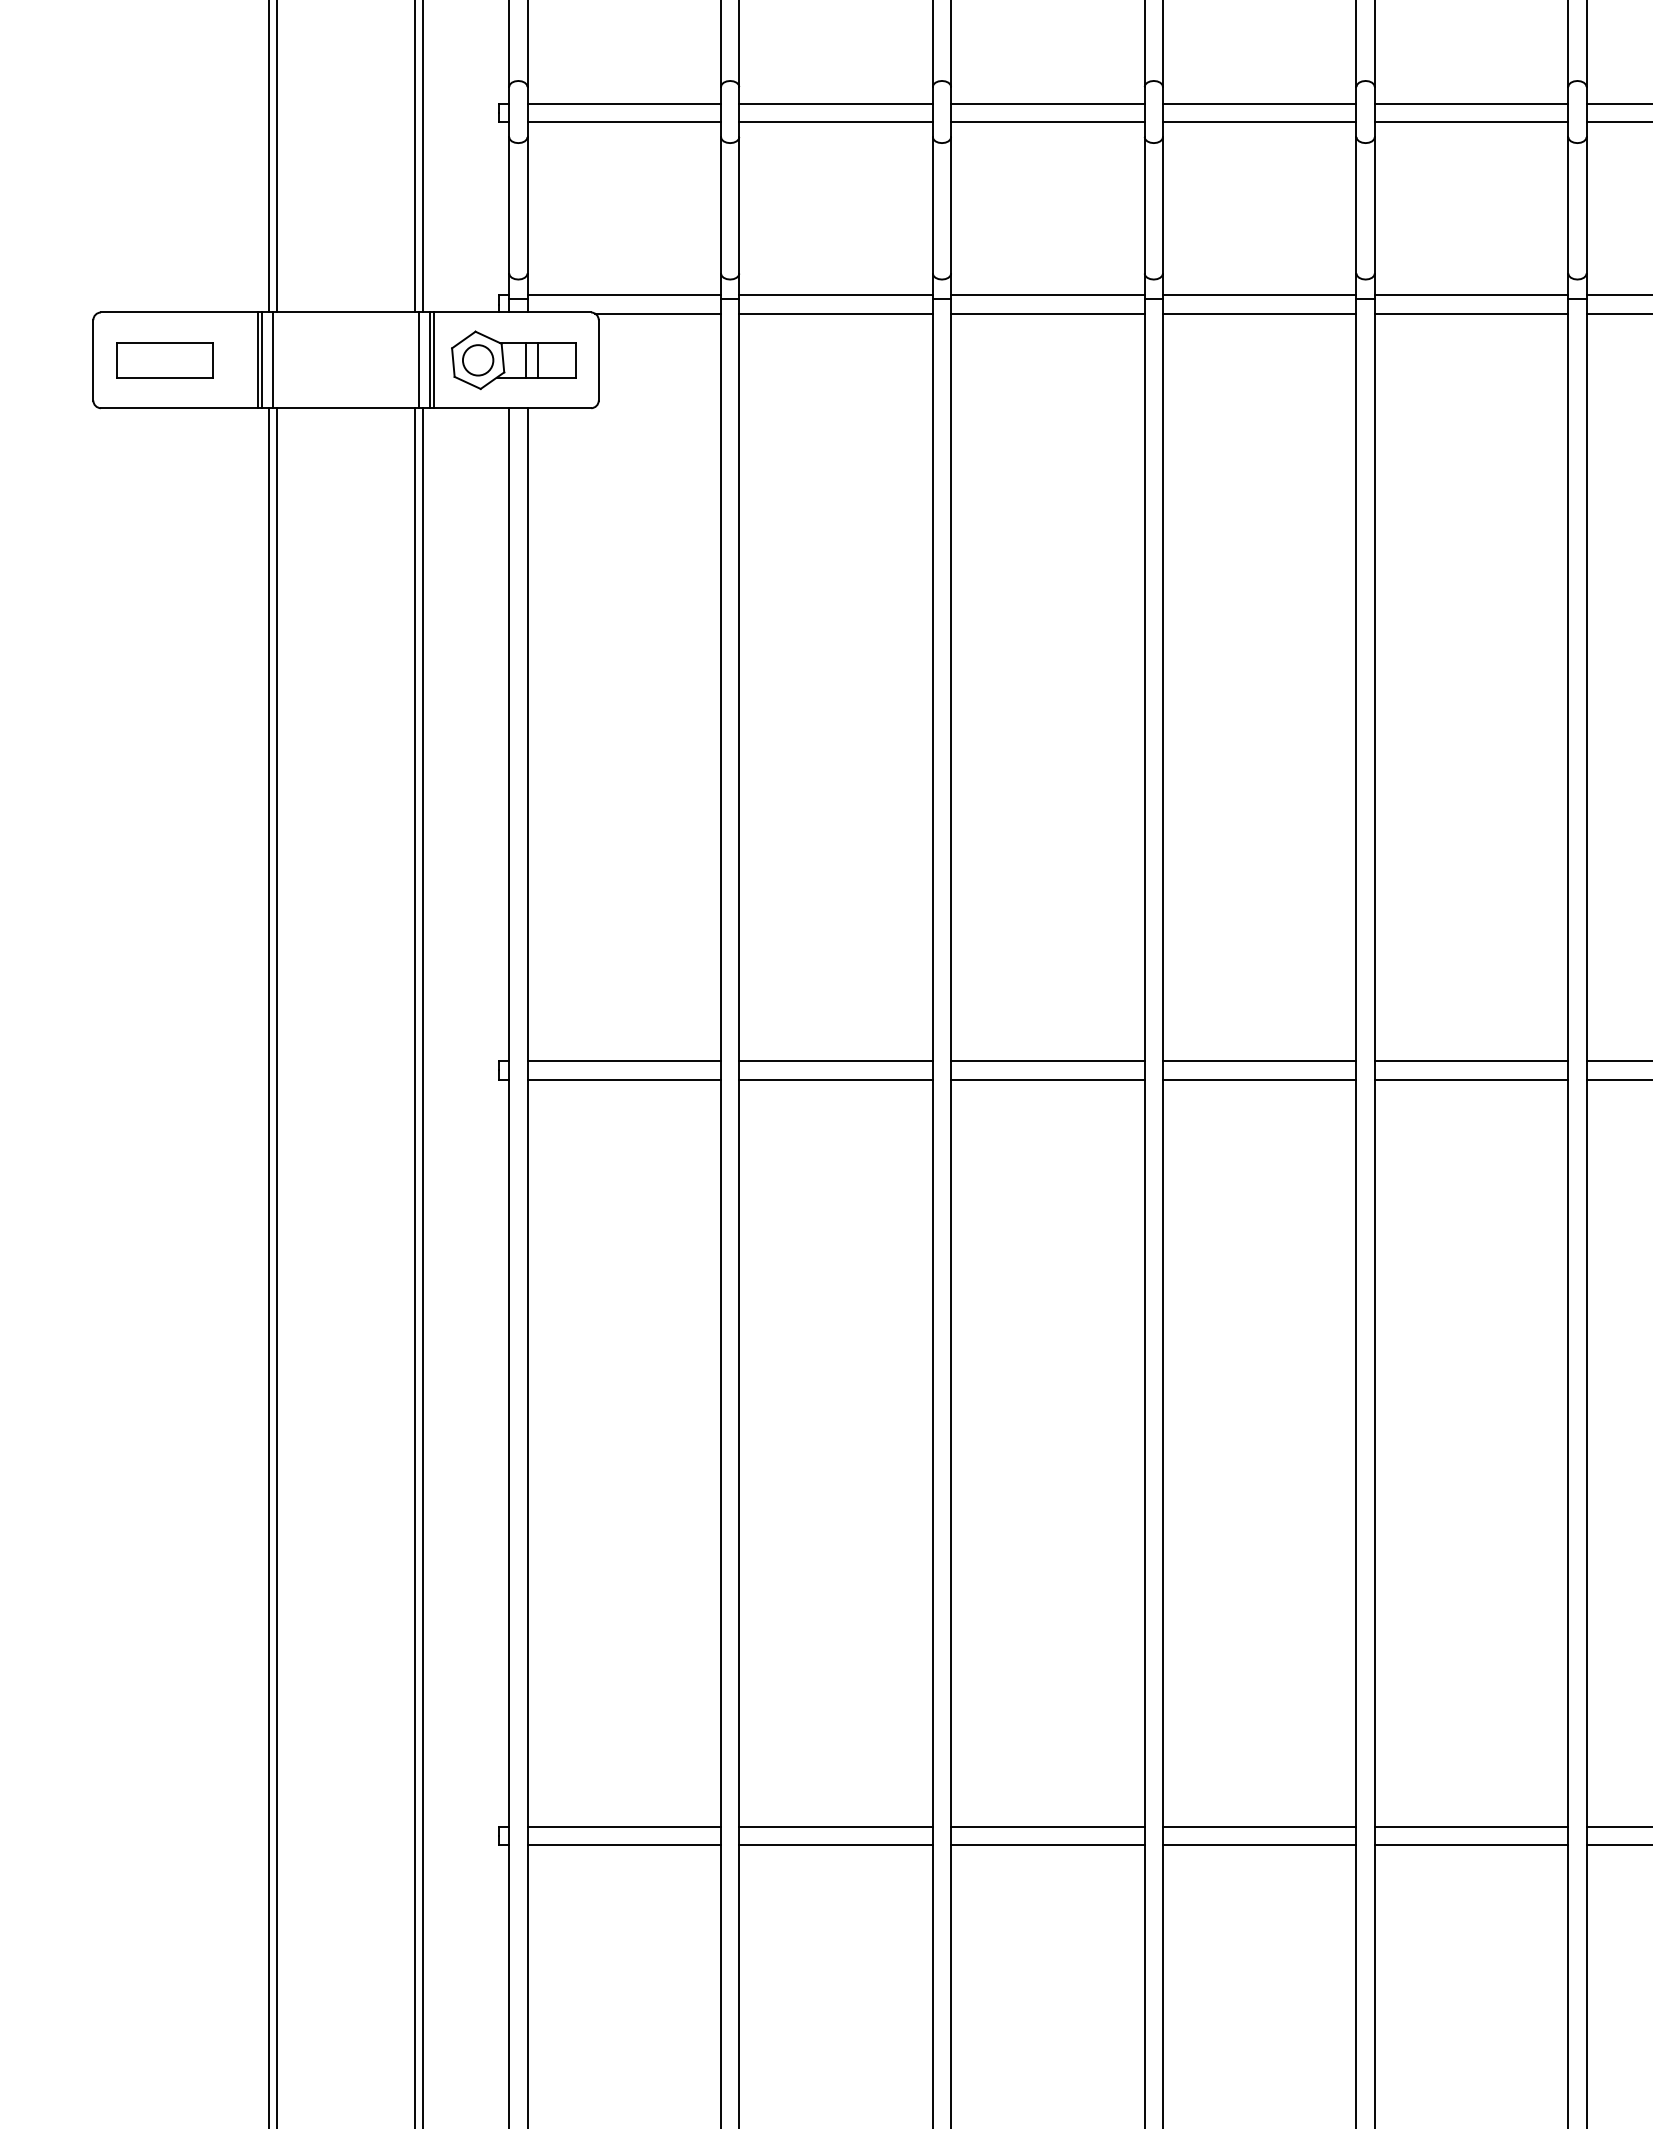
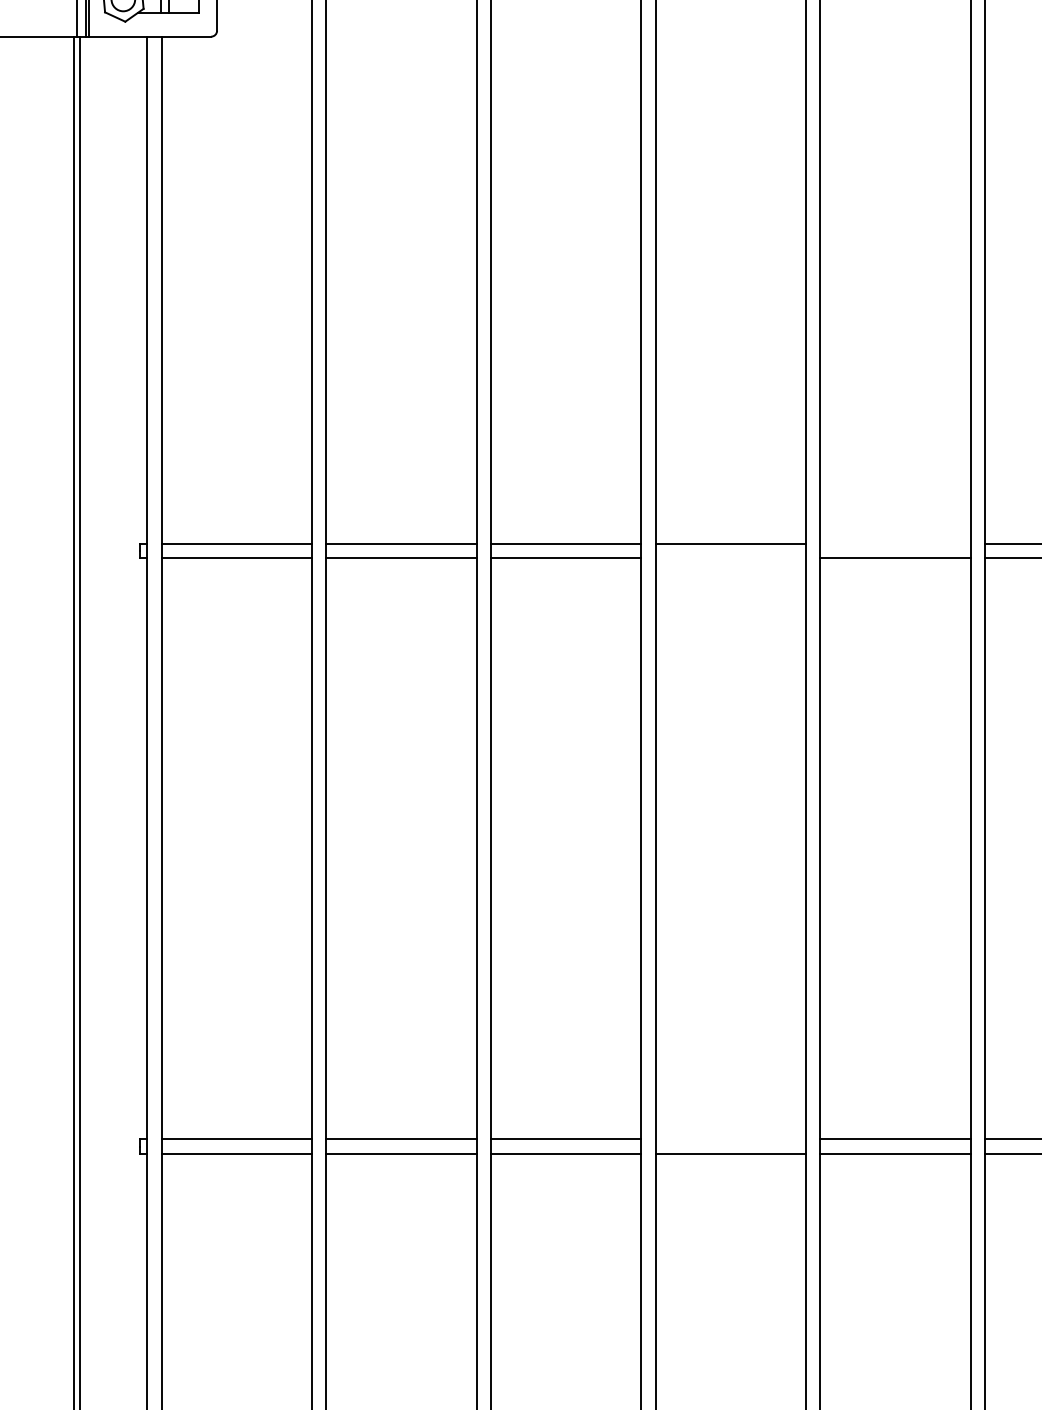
line: (1471, 1061) -> (895, 544), removed
line: (1259, 1079) -> (730, 558), removed
line: (1259, 1826) -> (730, 1139), removed

